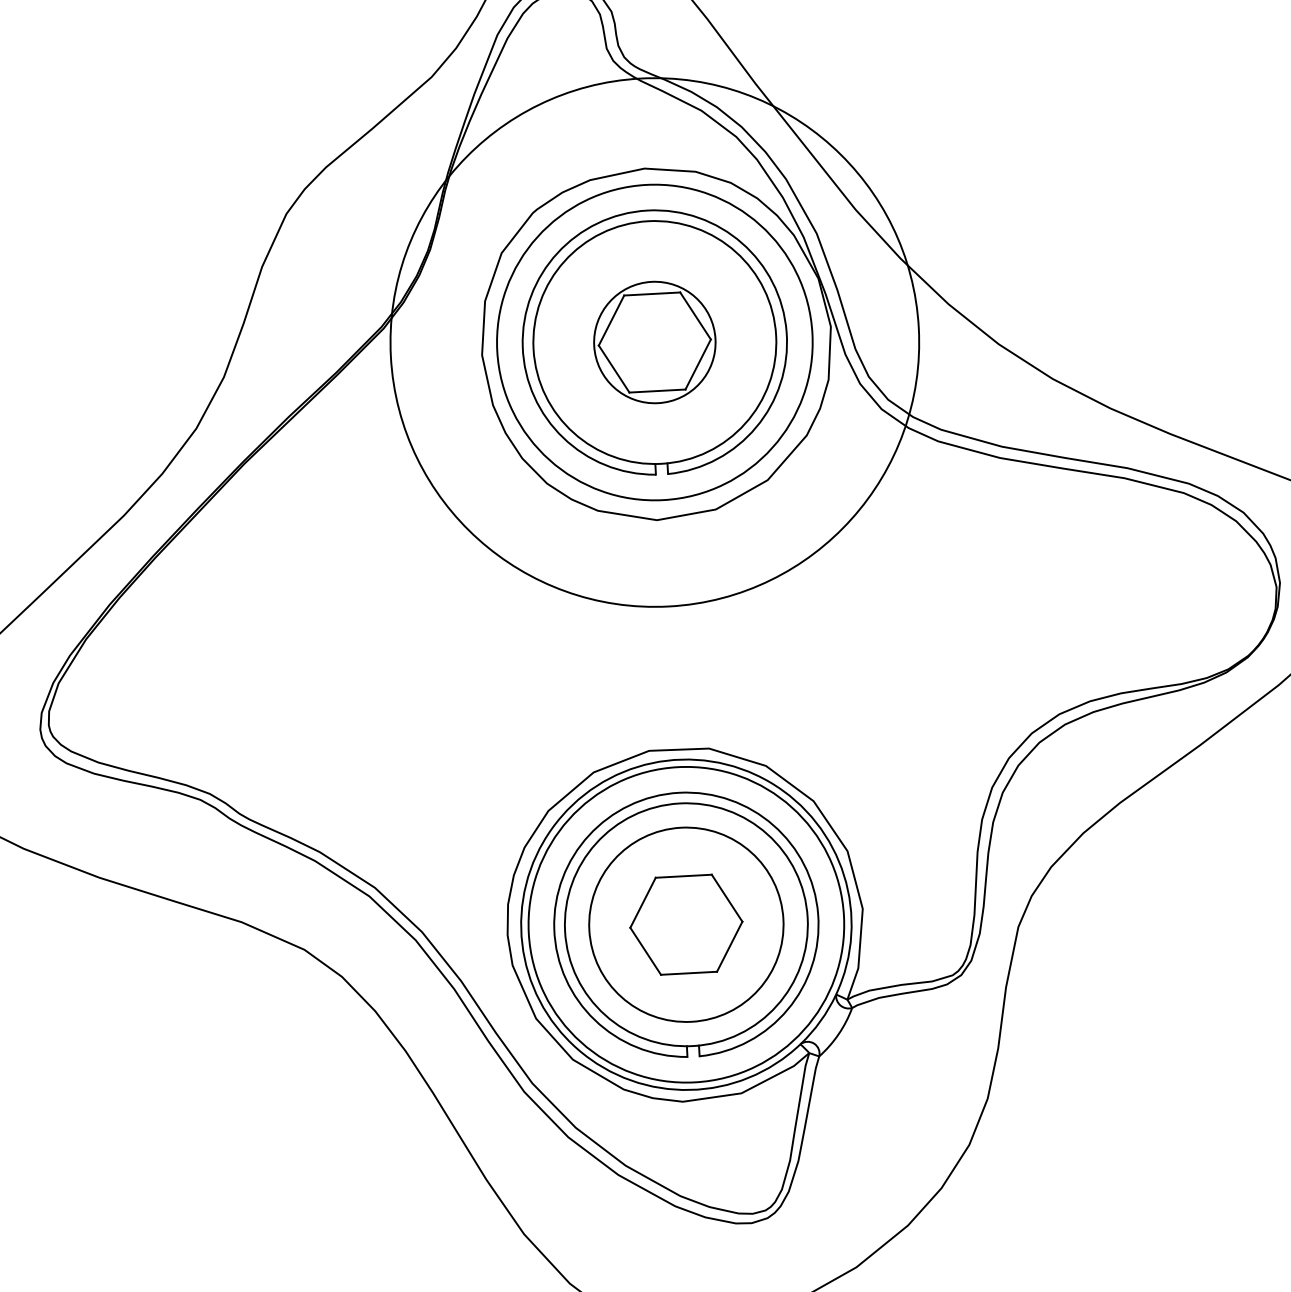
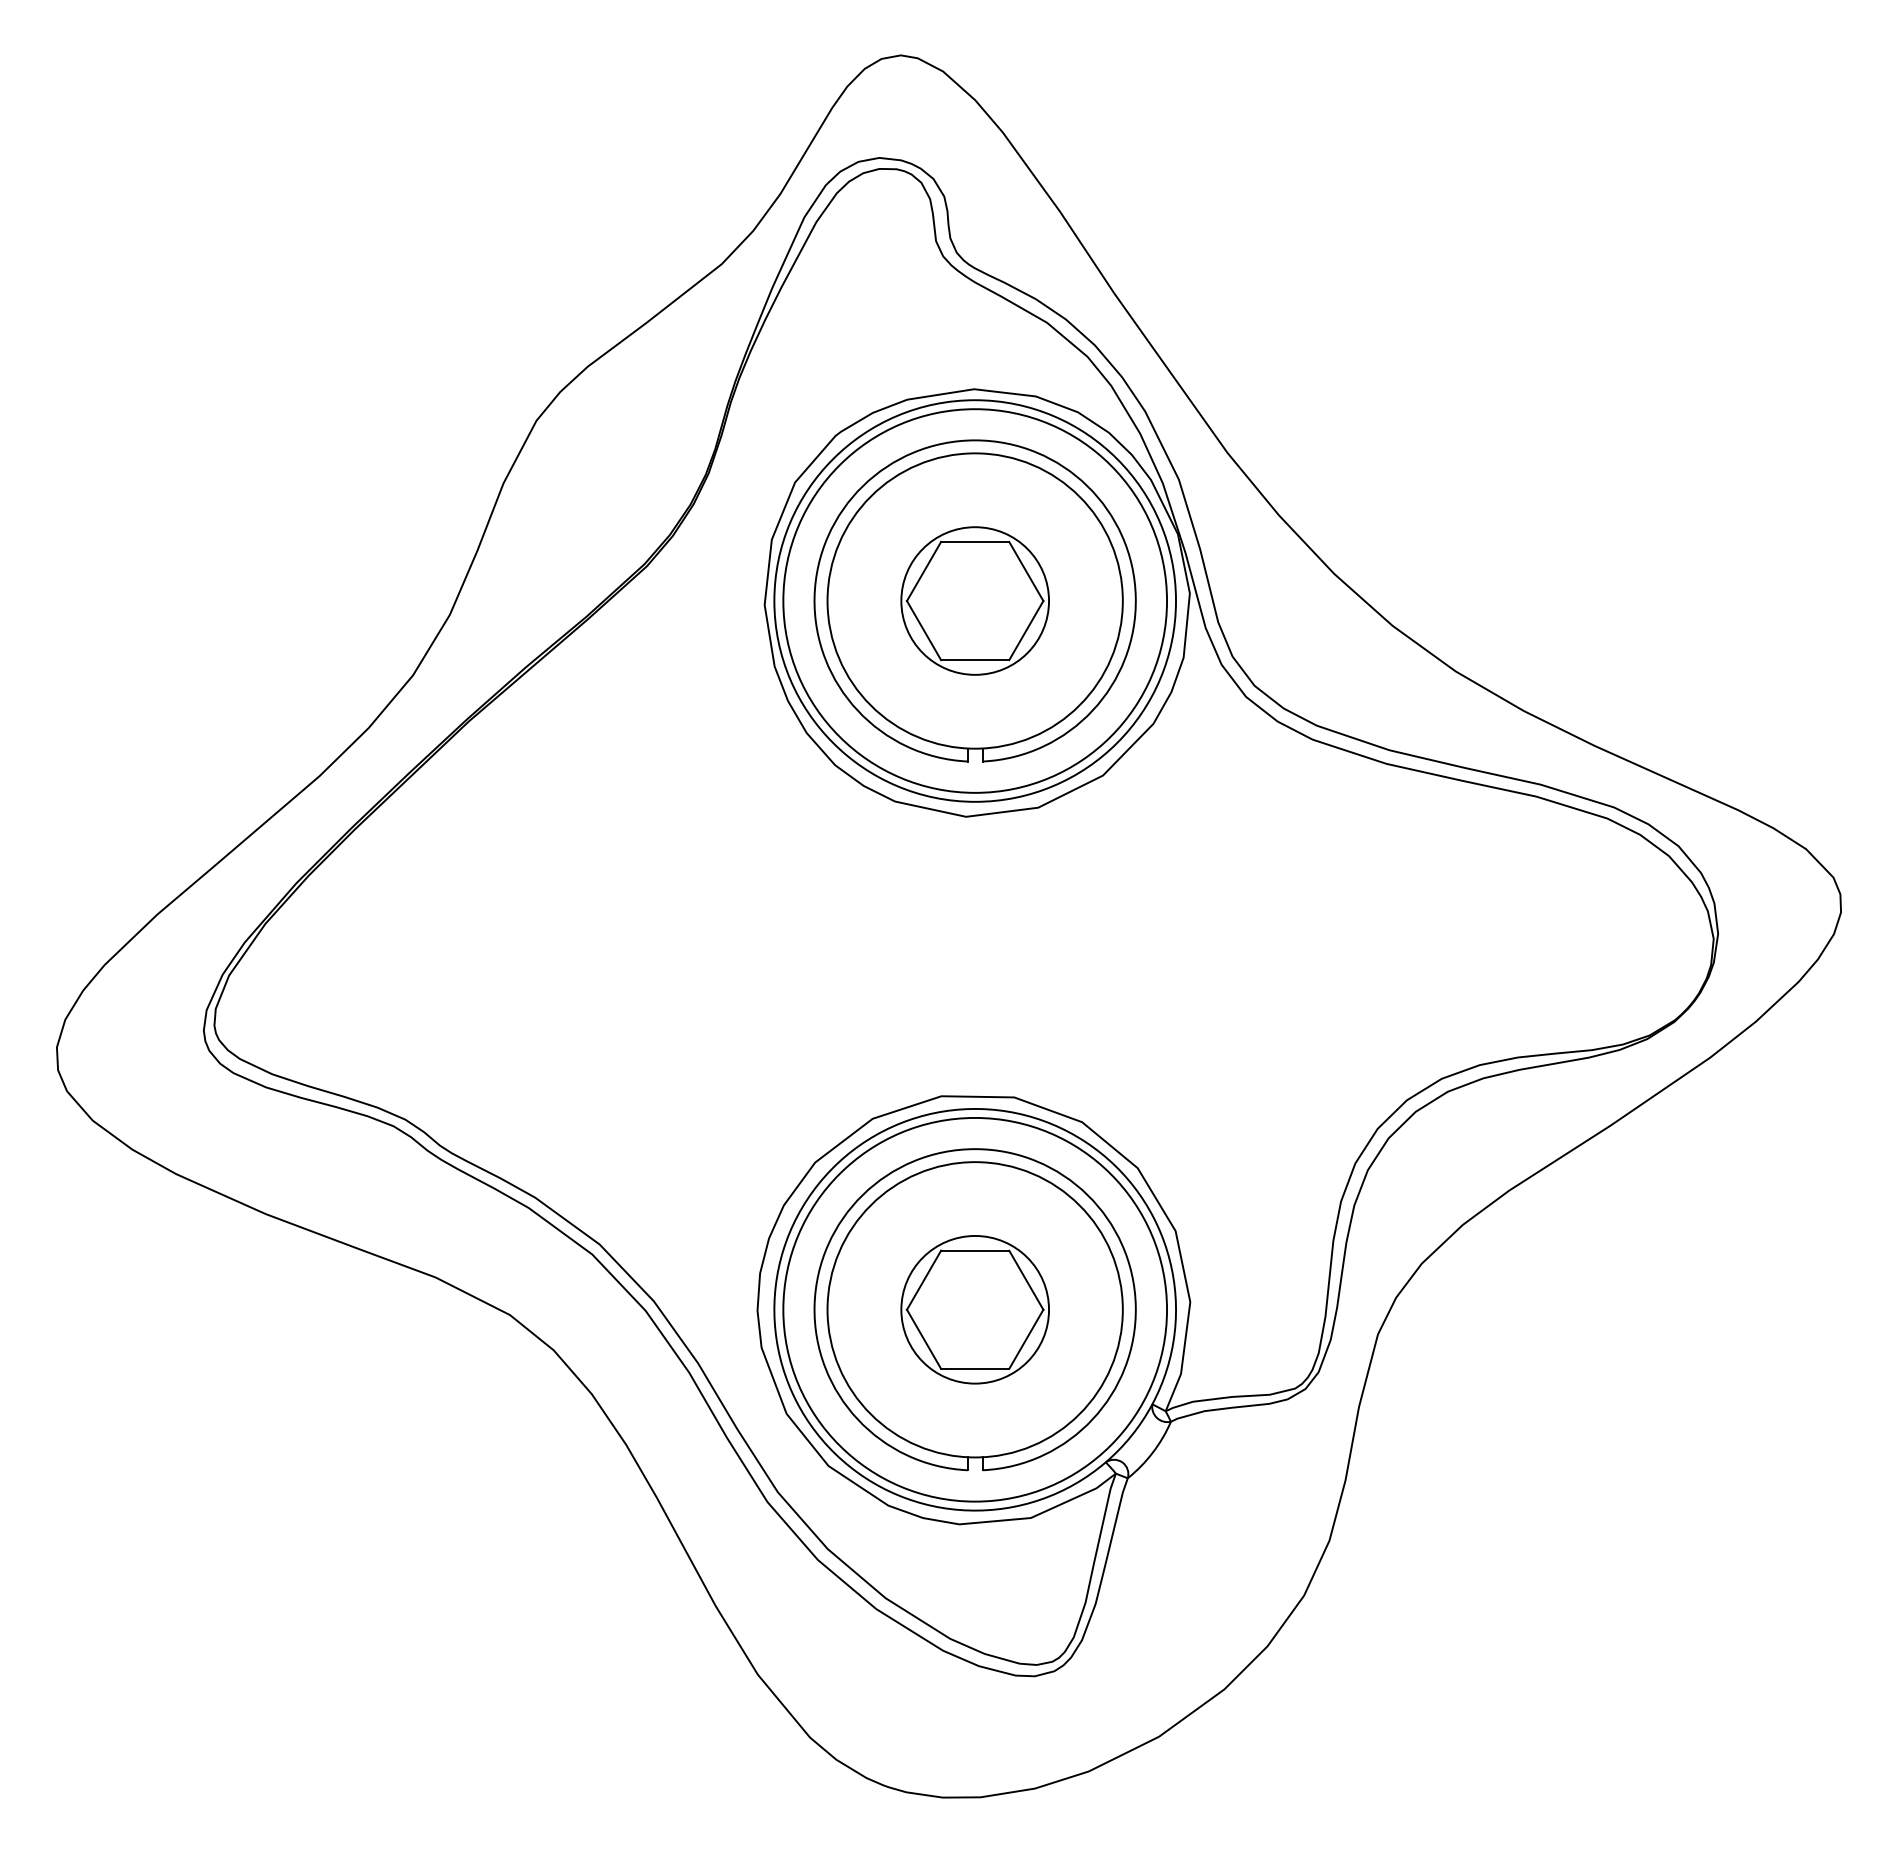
circle: (655, 342) -> (975, 600), size x0.62
circle: (686, 924) -> (975, 1309), size x0.62

